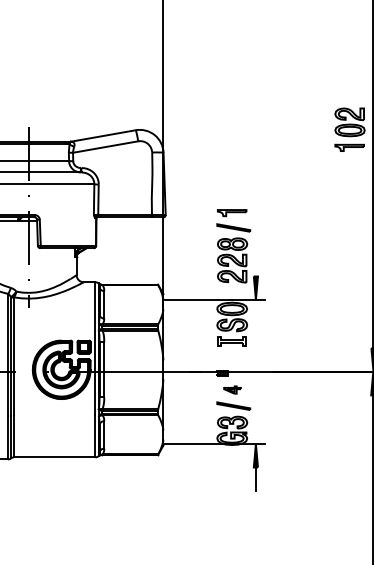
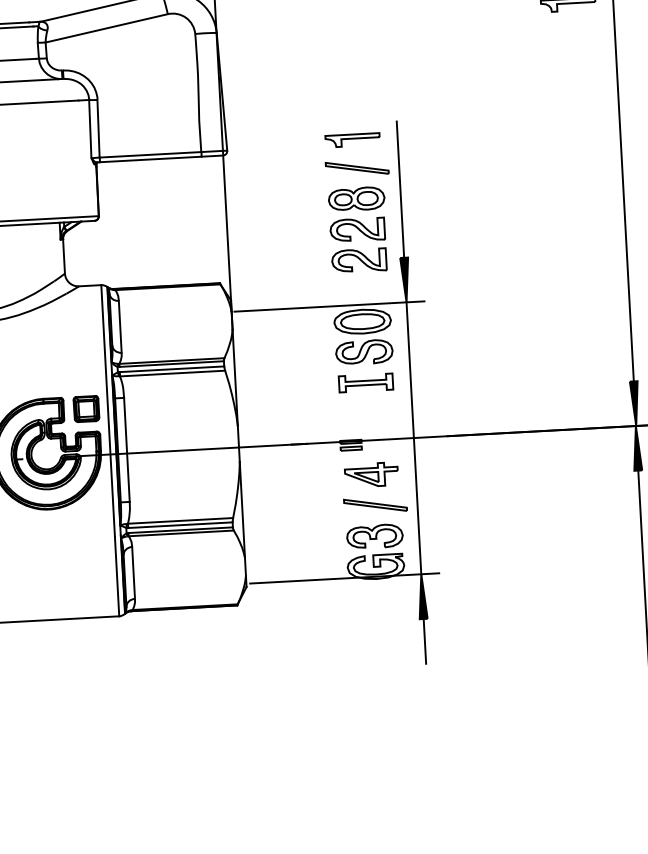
line: (255, 240) -> (399, 189), added
line: (255, 371) -> (413, 437), added
part: (232, 389) -> (371, 473), size x1.67

